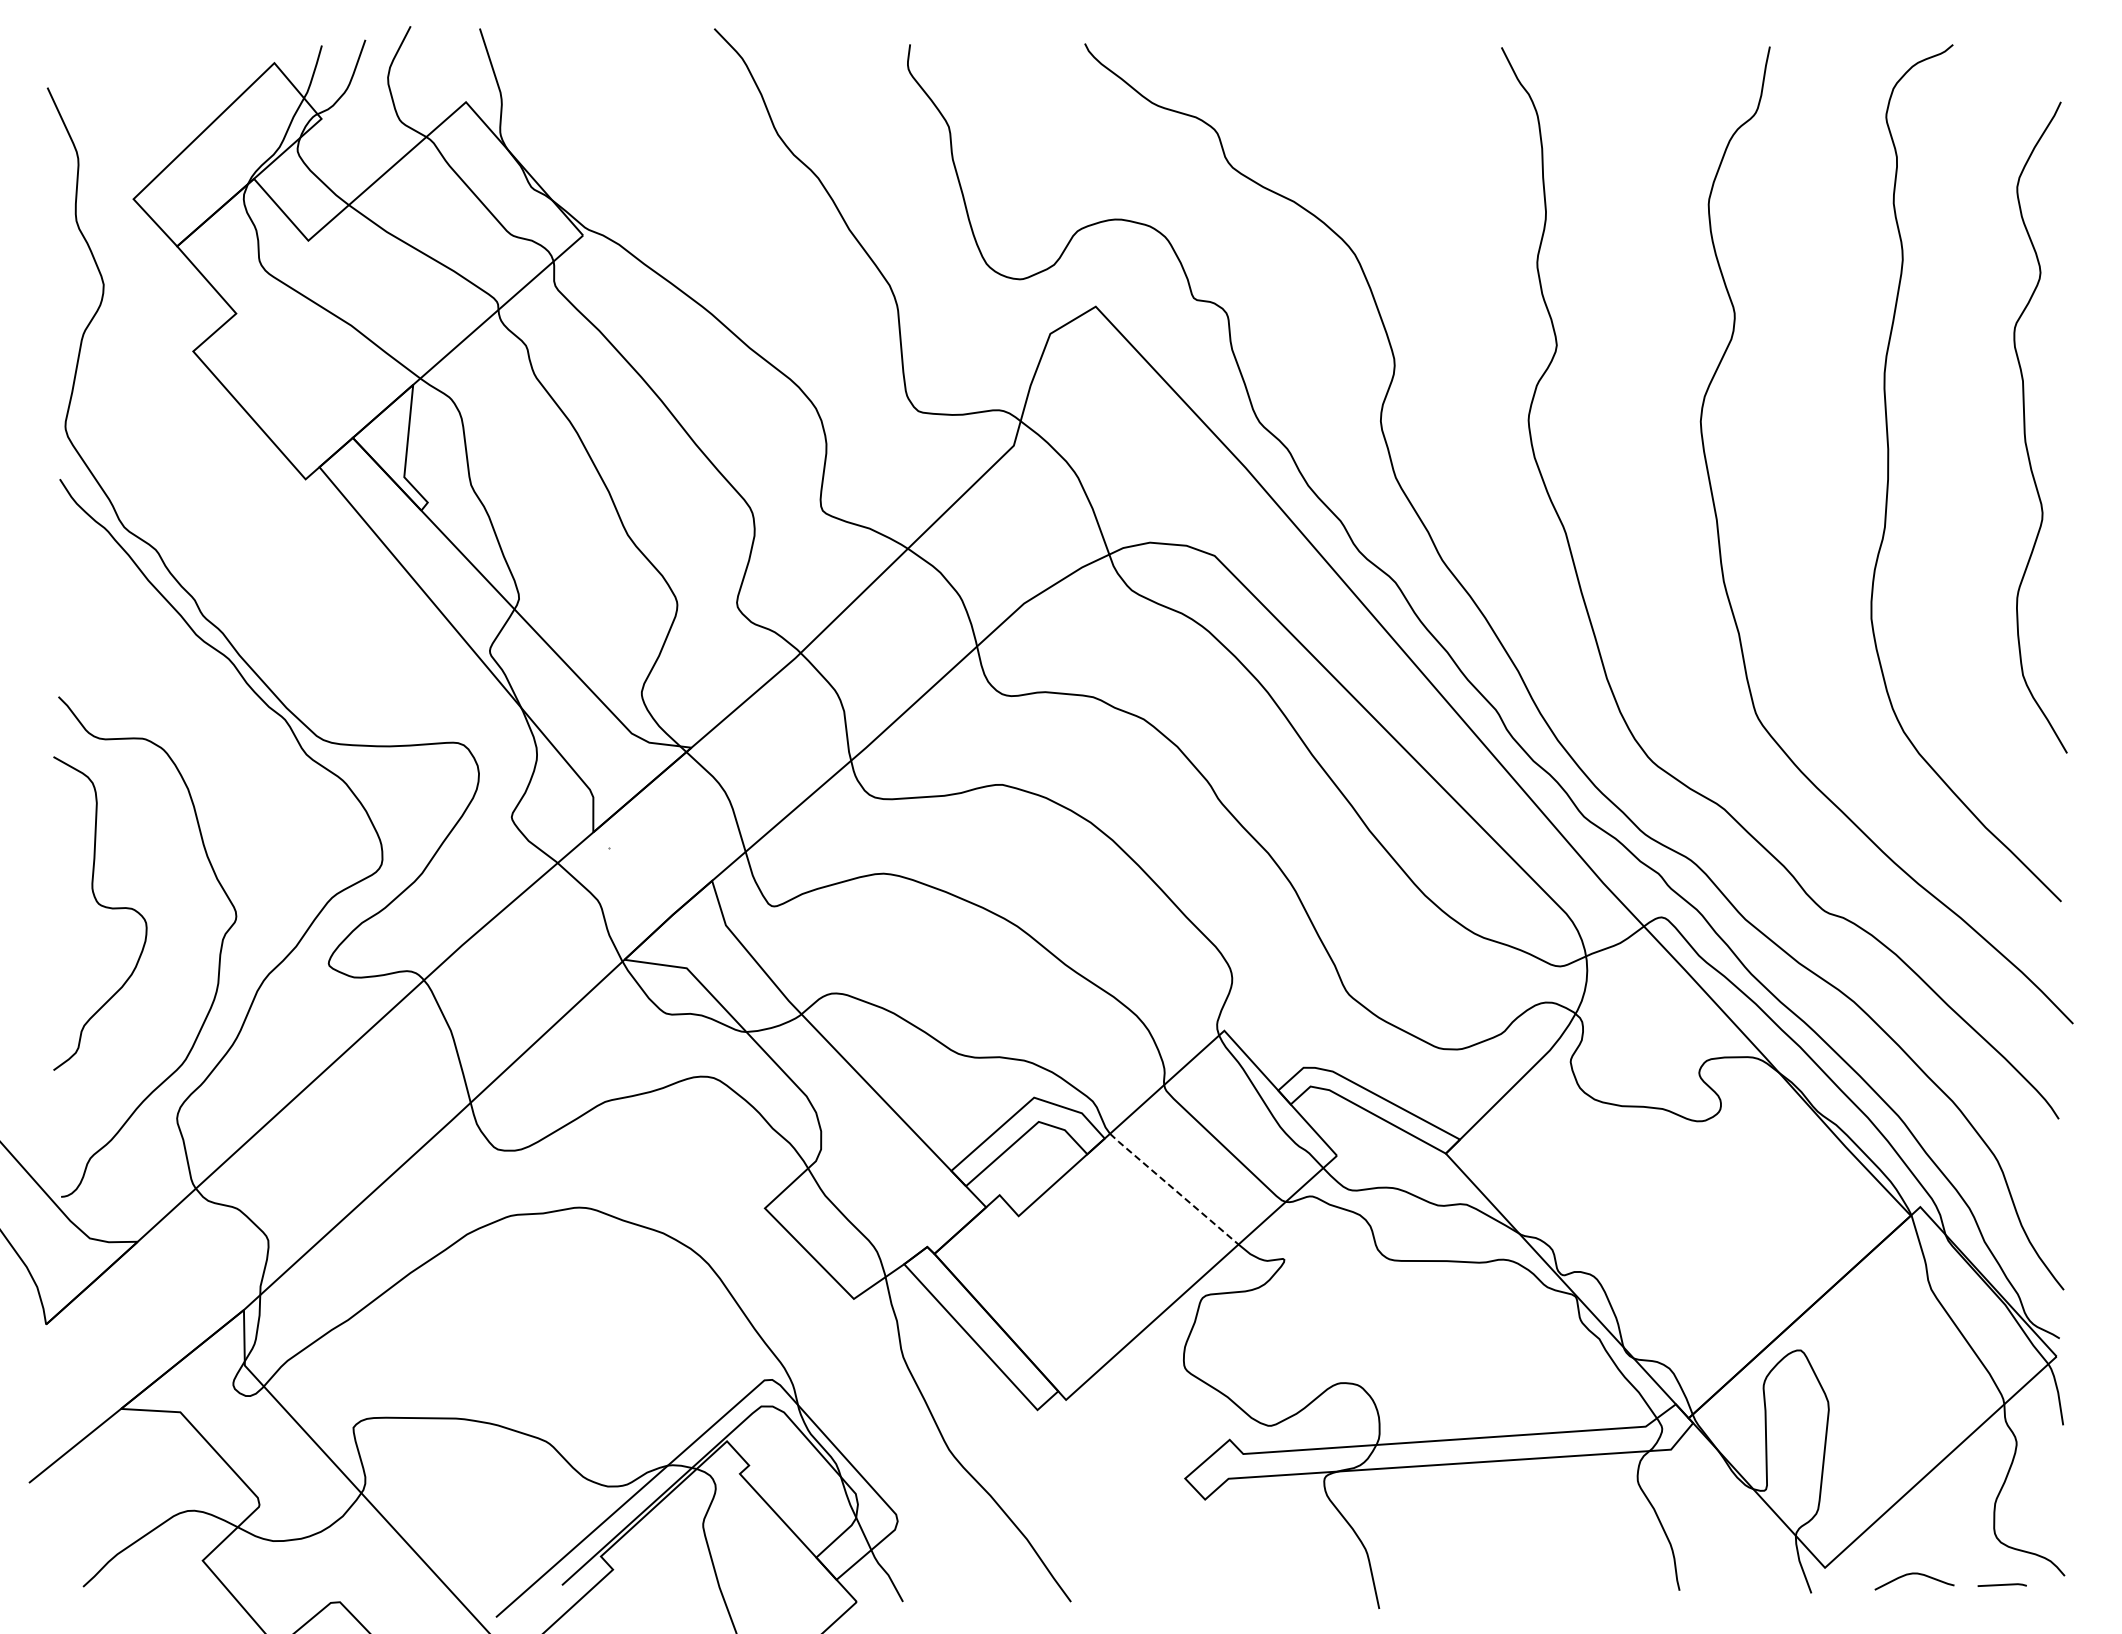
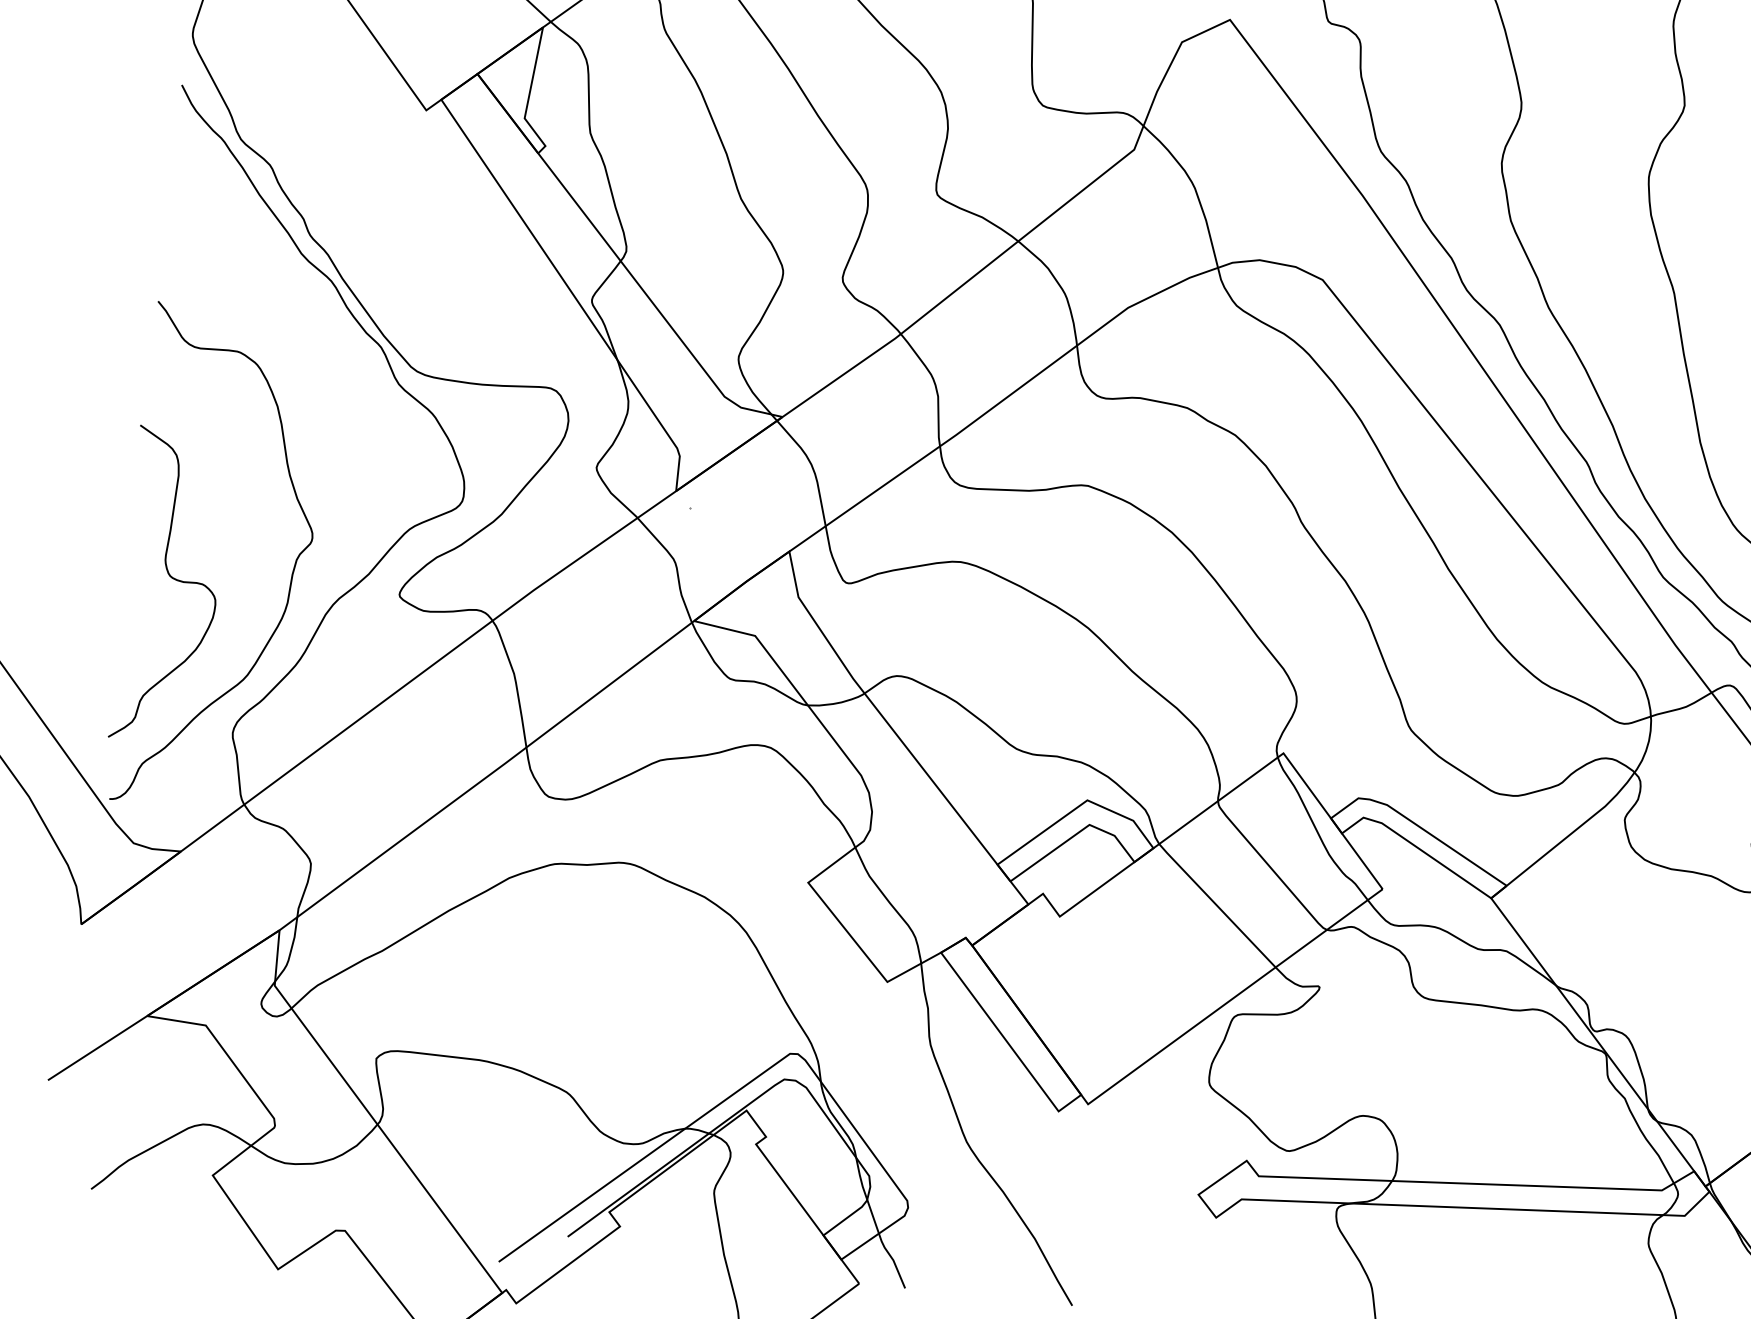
curve: (103, 907) -> (174, 580), moved
line: (1174, 1189) -> (1217, 906), dashed -> solid

